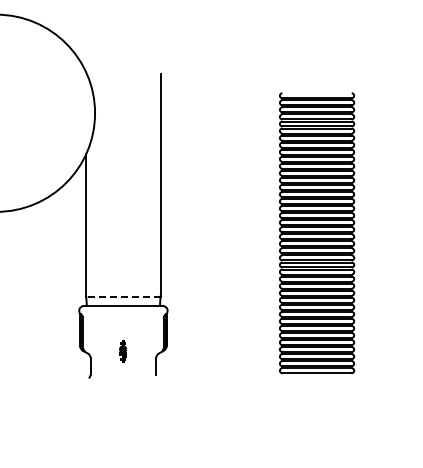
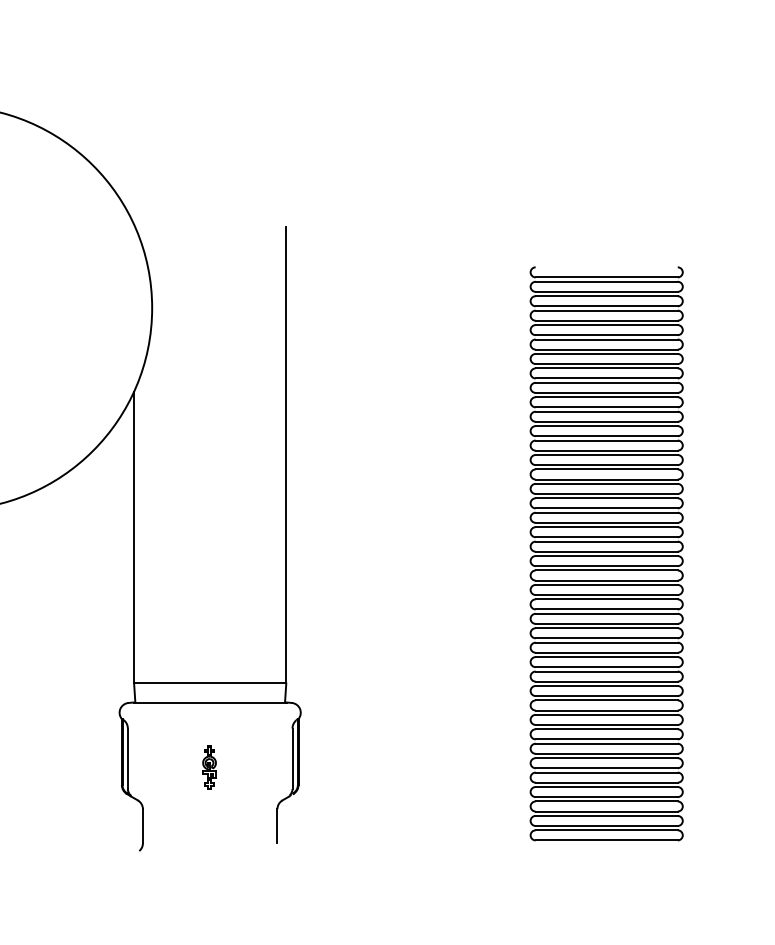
line: (122, 296) -> (208, 683), dashed -> solid
part: (123, 351) -> (210, 767), moved

